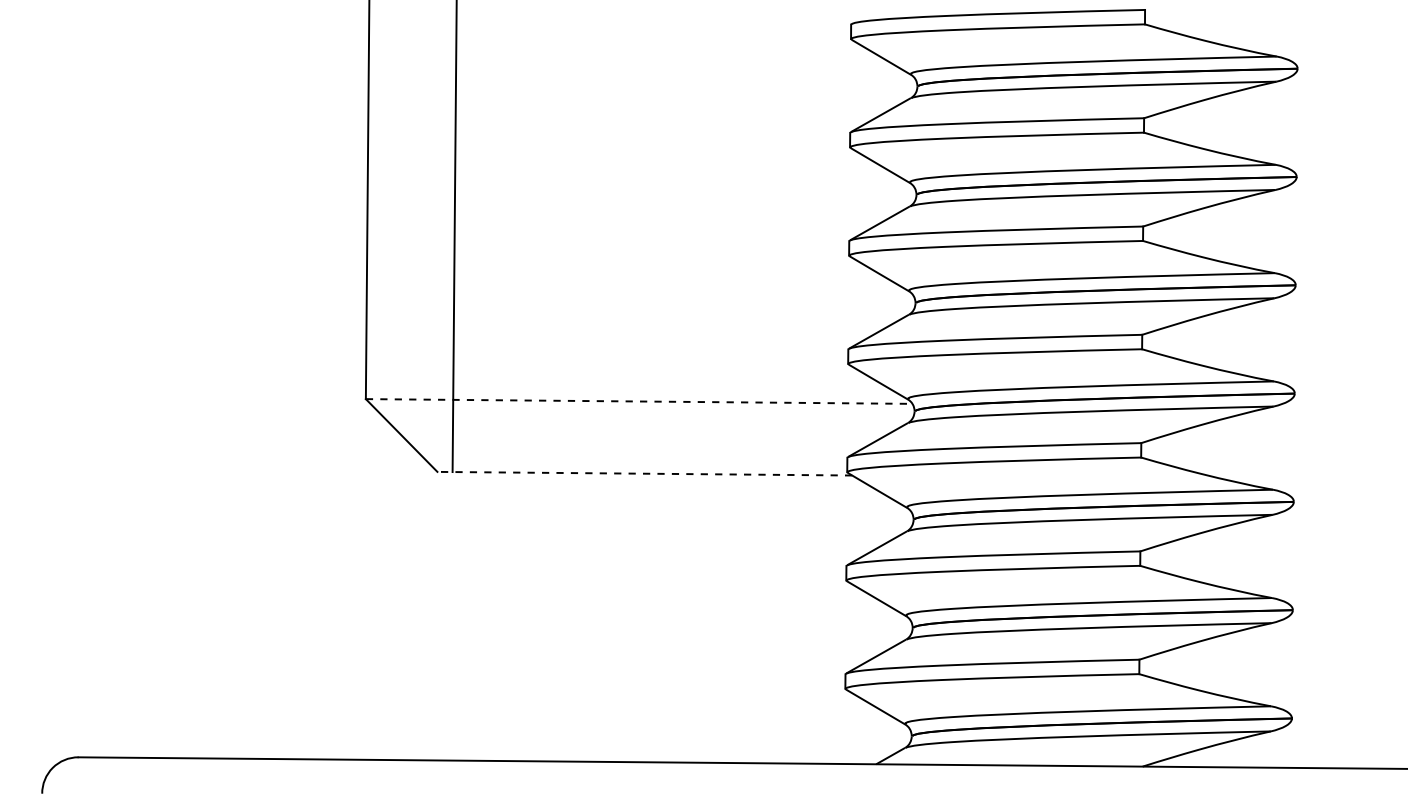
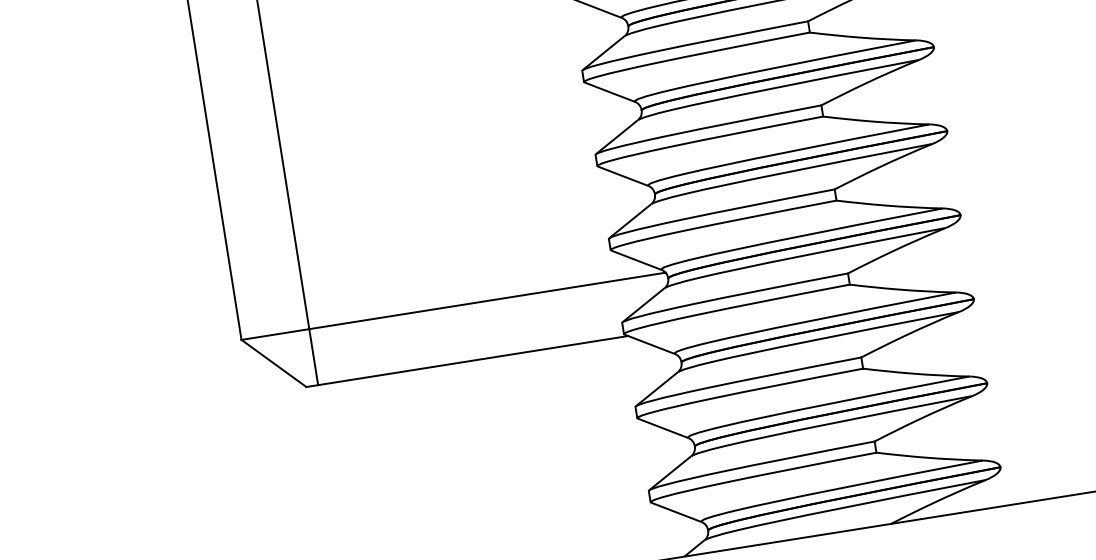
line: (639, 401) -> (453, 306), dashed -> solid
line: (644, 473) -> (467, 361), dashed -> solid

